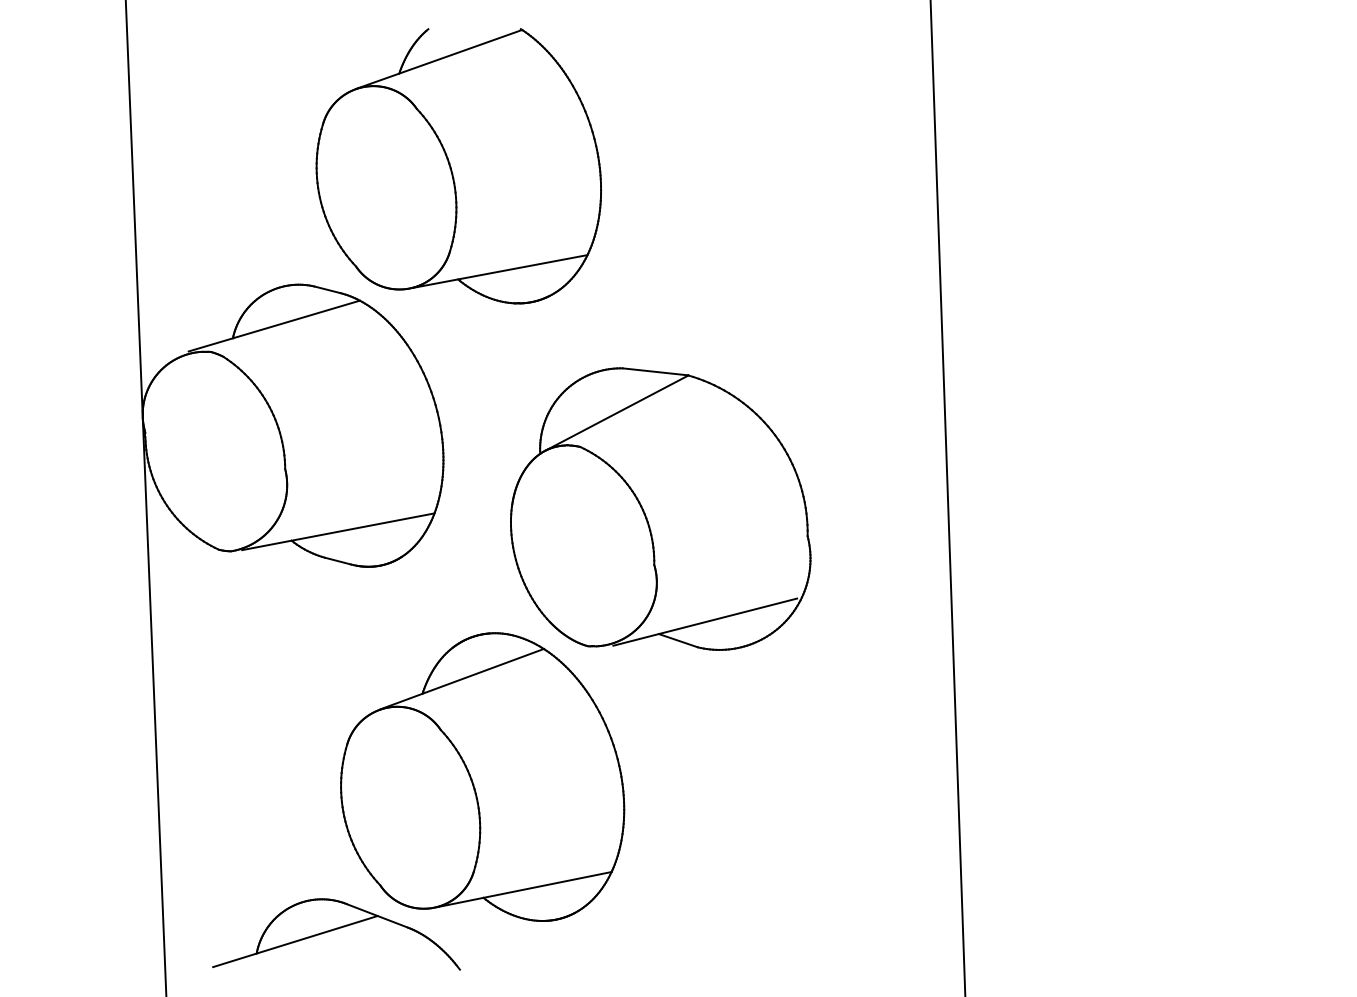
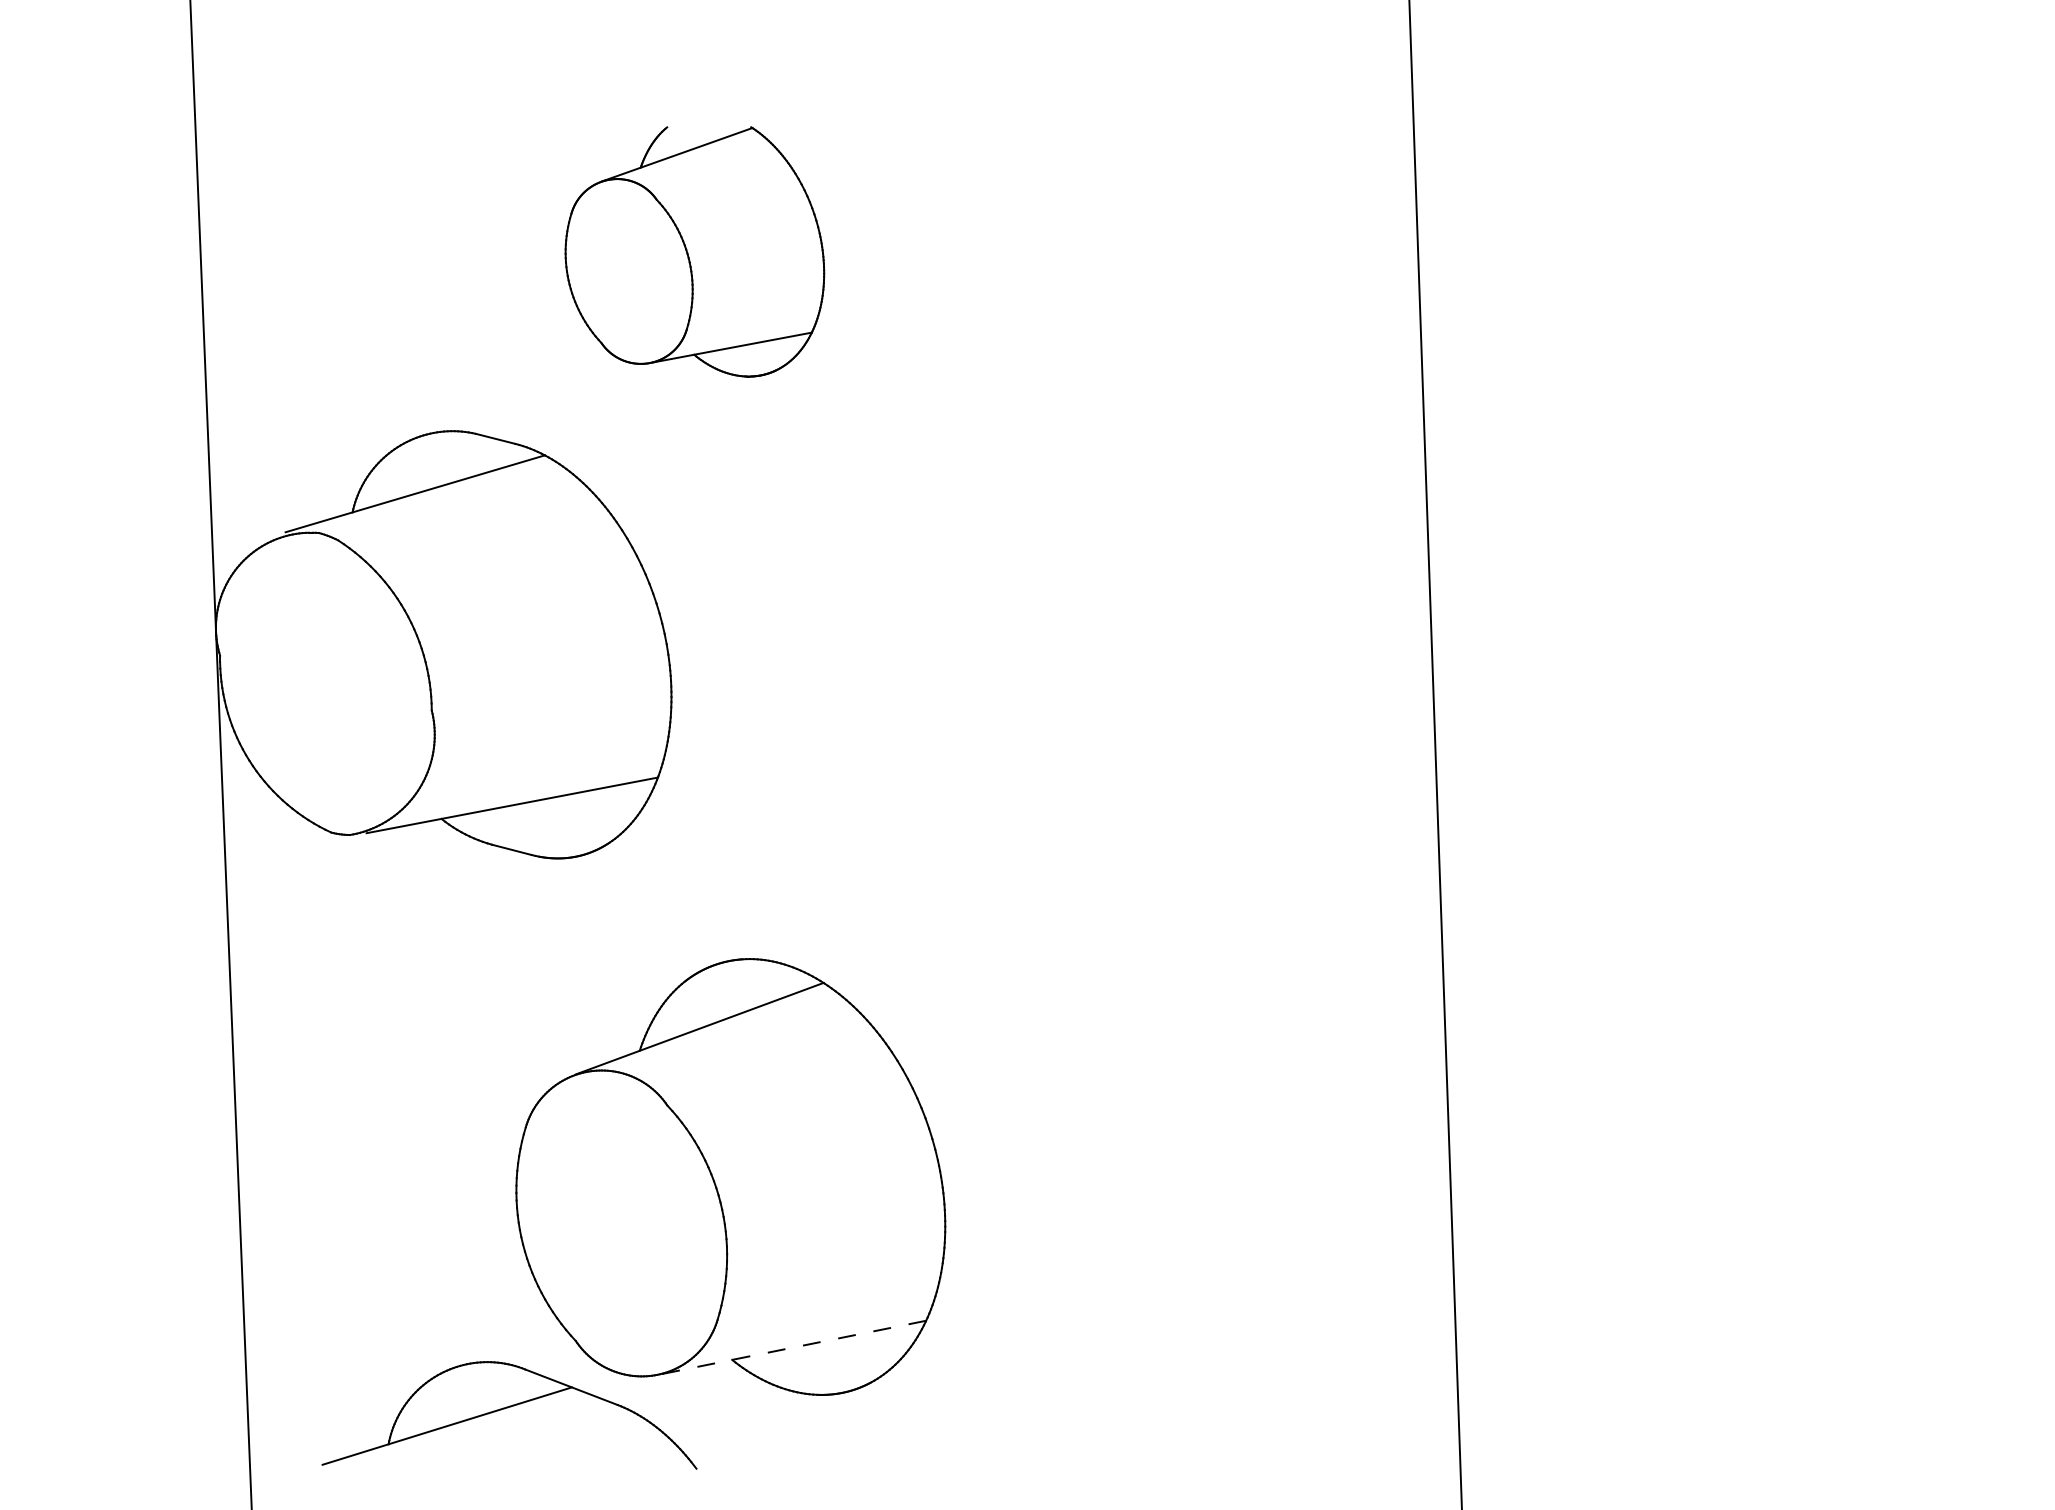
part: (458, 166) -> (694, 252), size x0.6
part: (660, 508) -> (1000, 770), removed
line: (524, 889) -> (794, 1347), solid -> dashed

